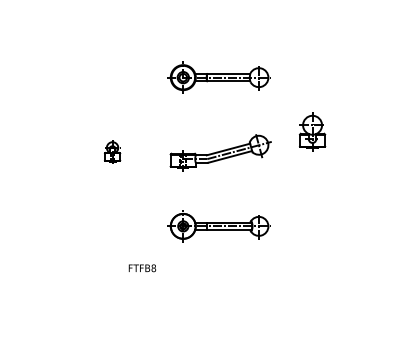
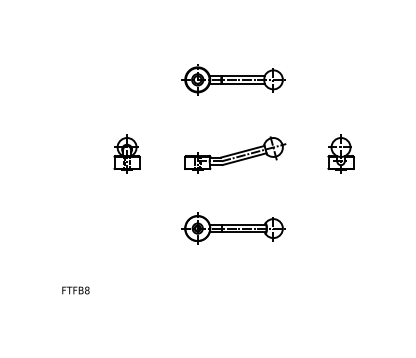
part: (312, 131) -> (340, 153), moved
part: (112, 151) -> (126, 153), size x1.67
text: (142, 268) -> (75, 290), moved

